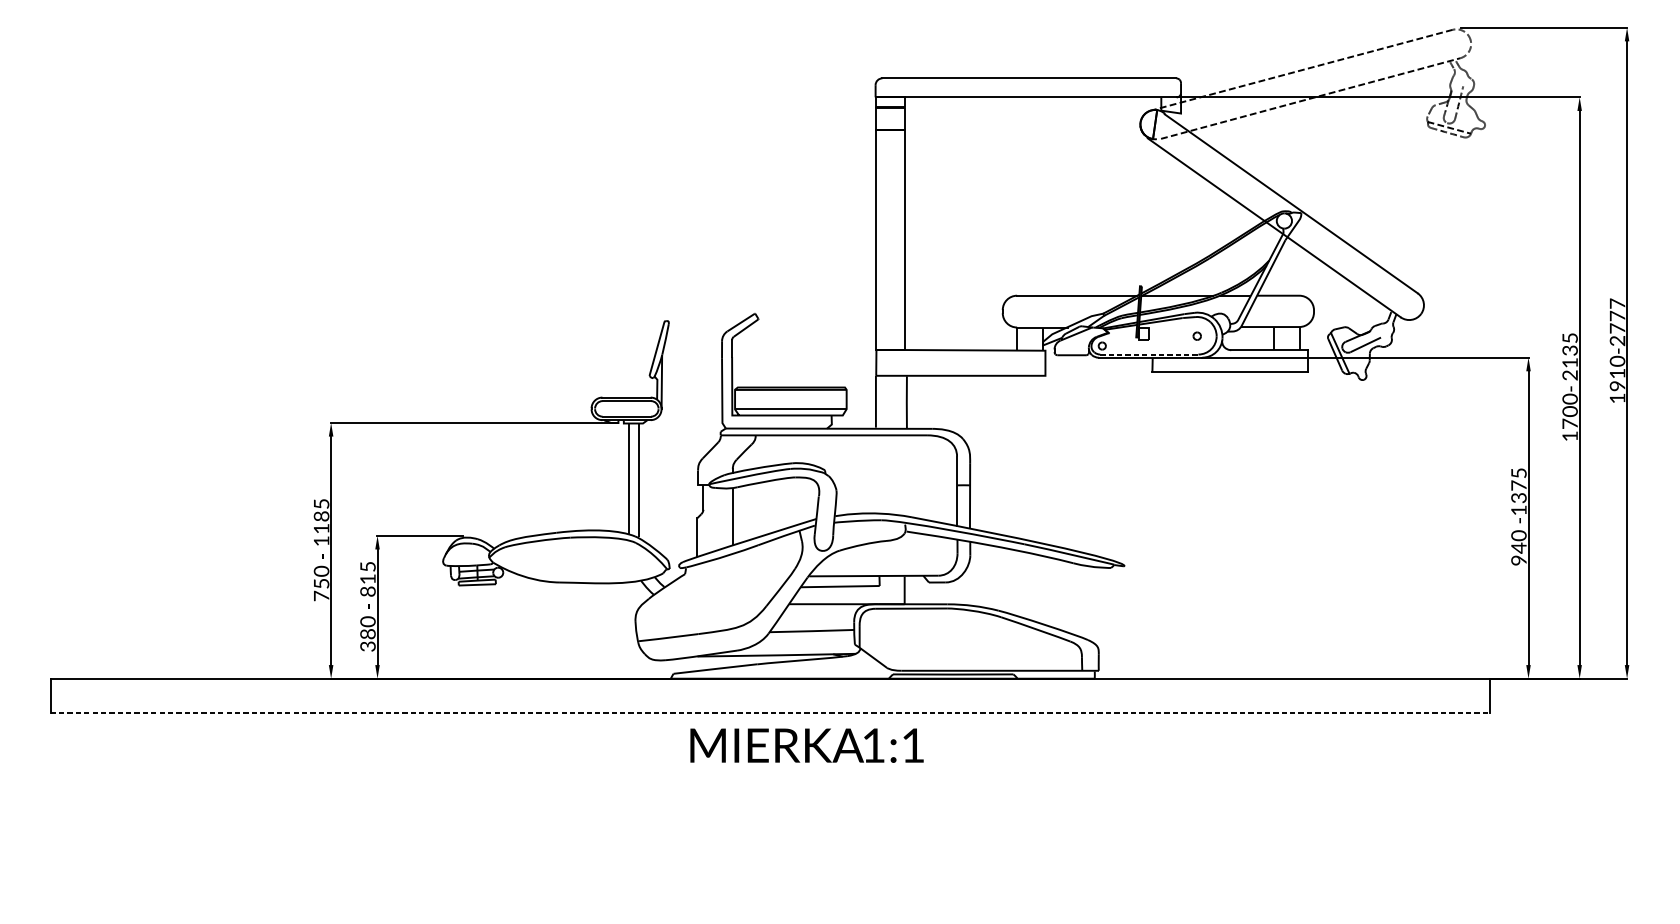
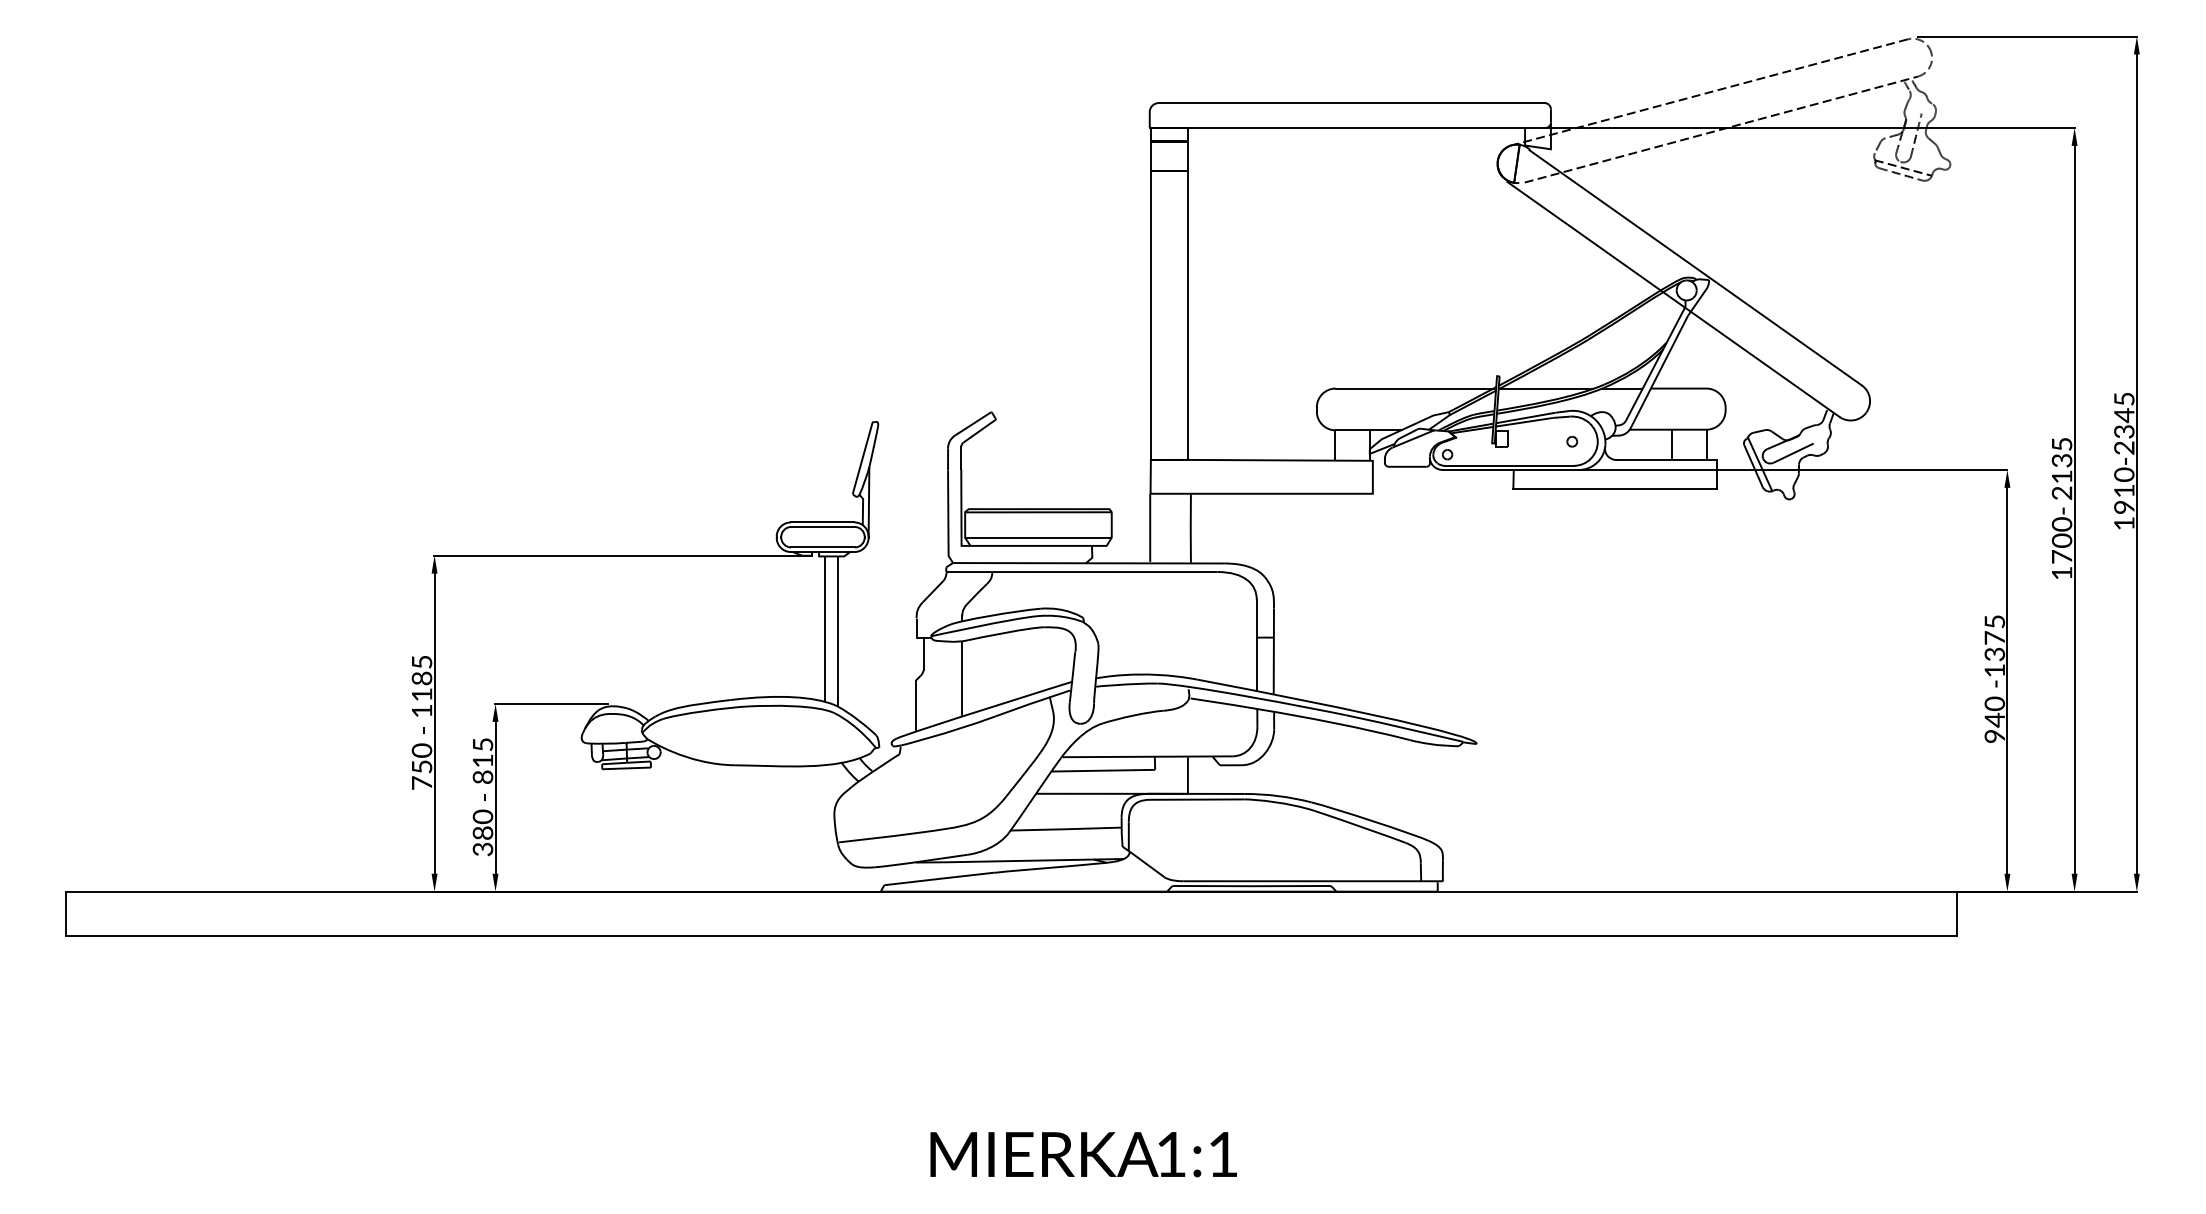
text: (1617, 316) -> (2124, 415), 1910-2777 -> 1910-2345
line: (1149, 354) -> (1509, 465), dashed -> solid
line: (771, 712) -> (1012, 936), dashed -> solid
text: (806, 745) -> (1083, 1154), moved

